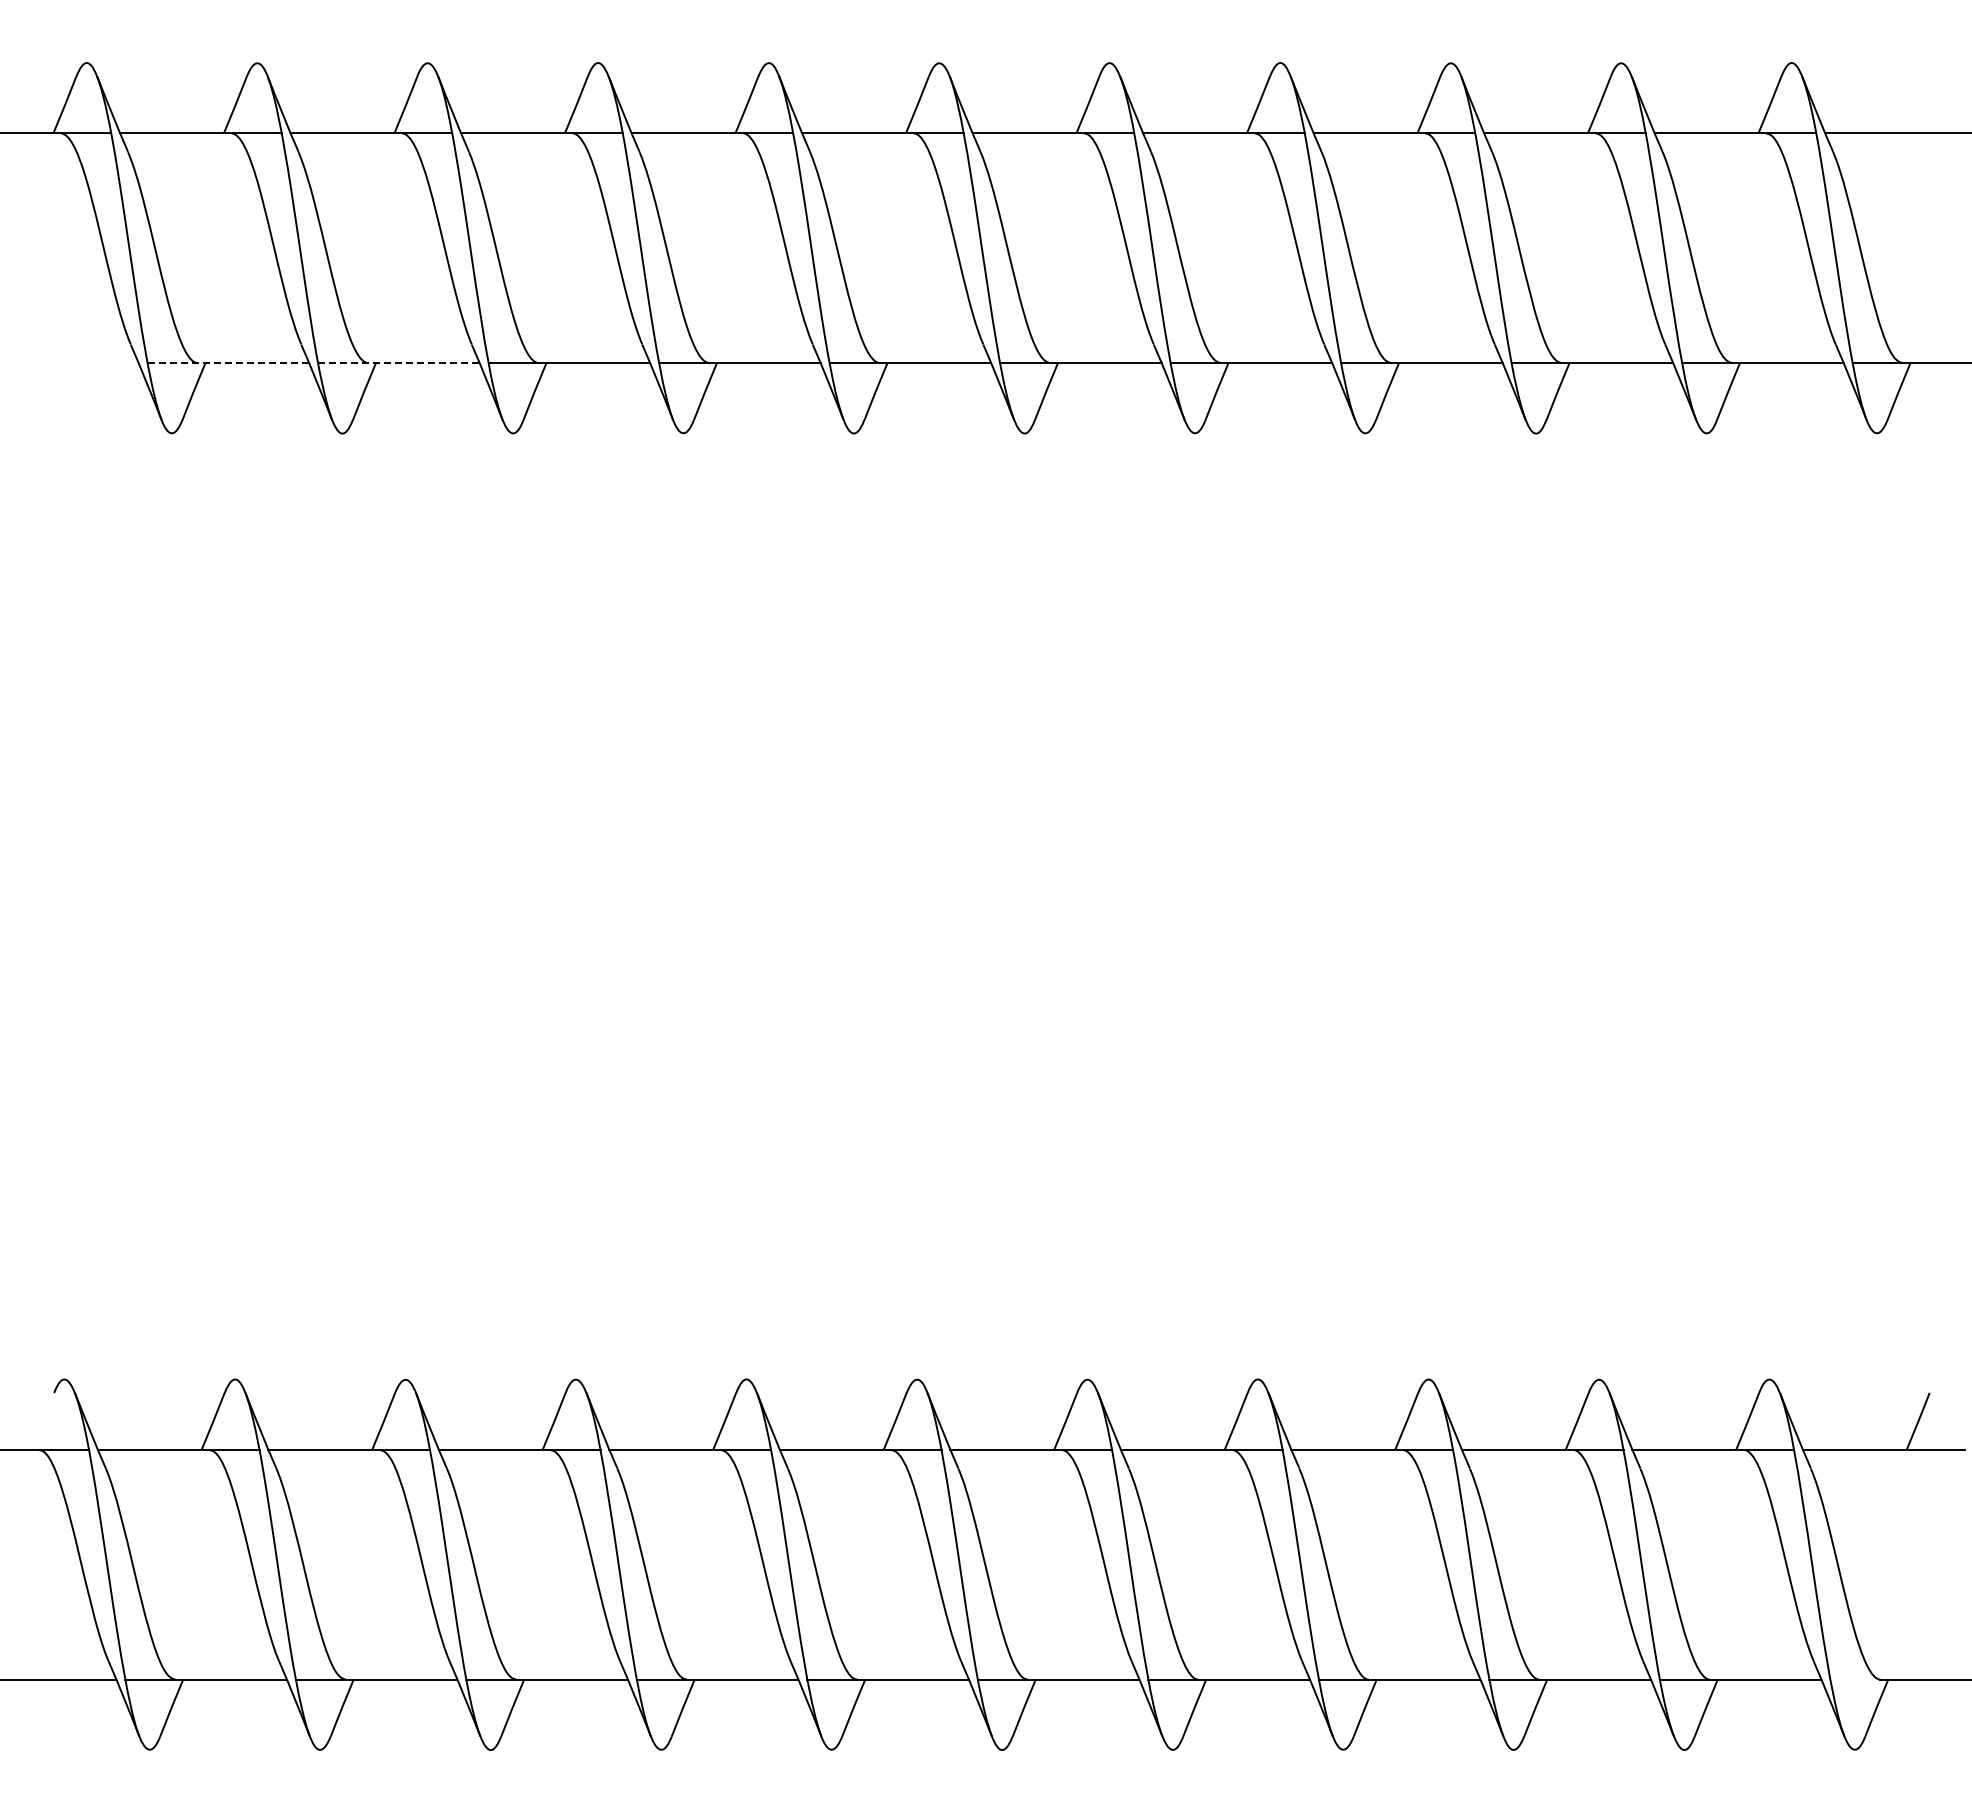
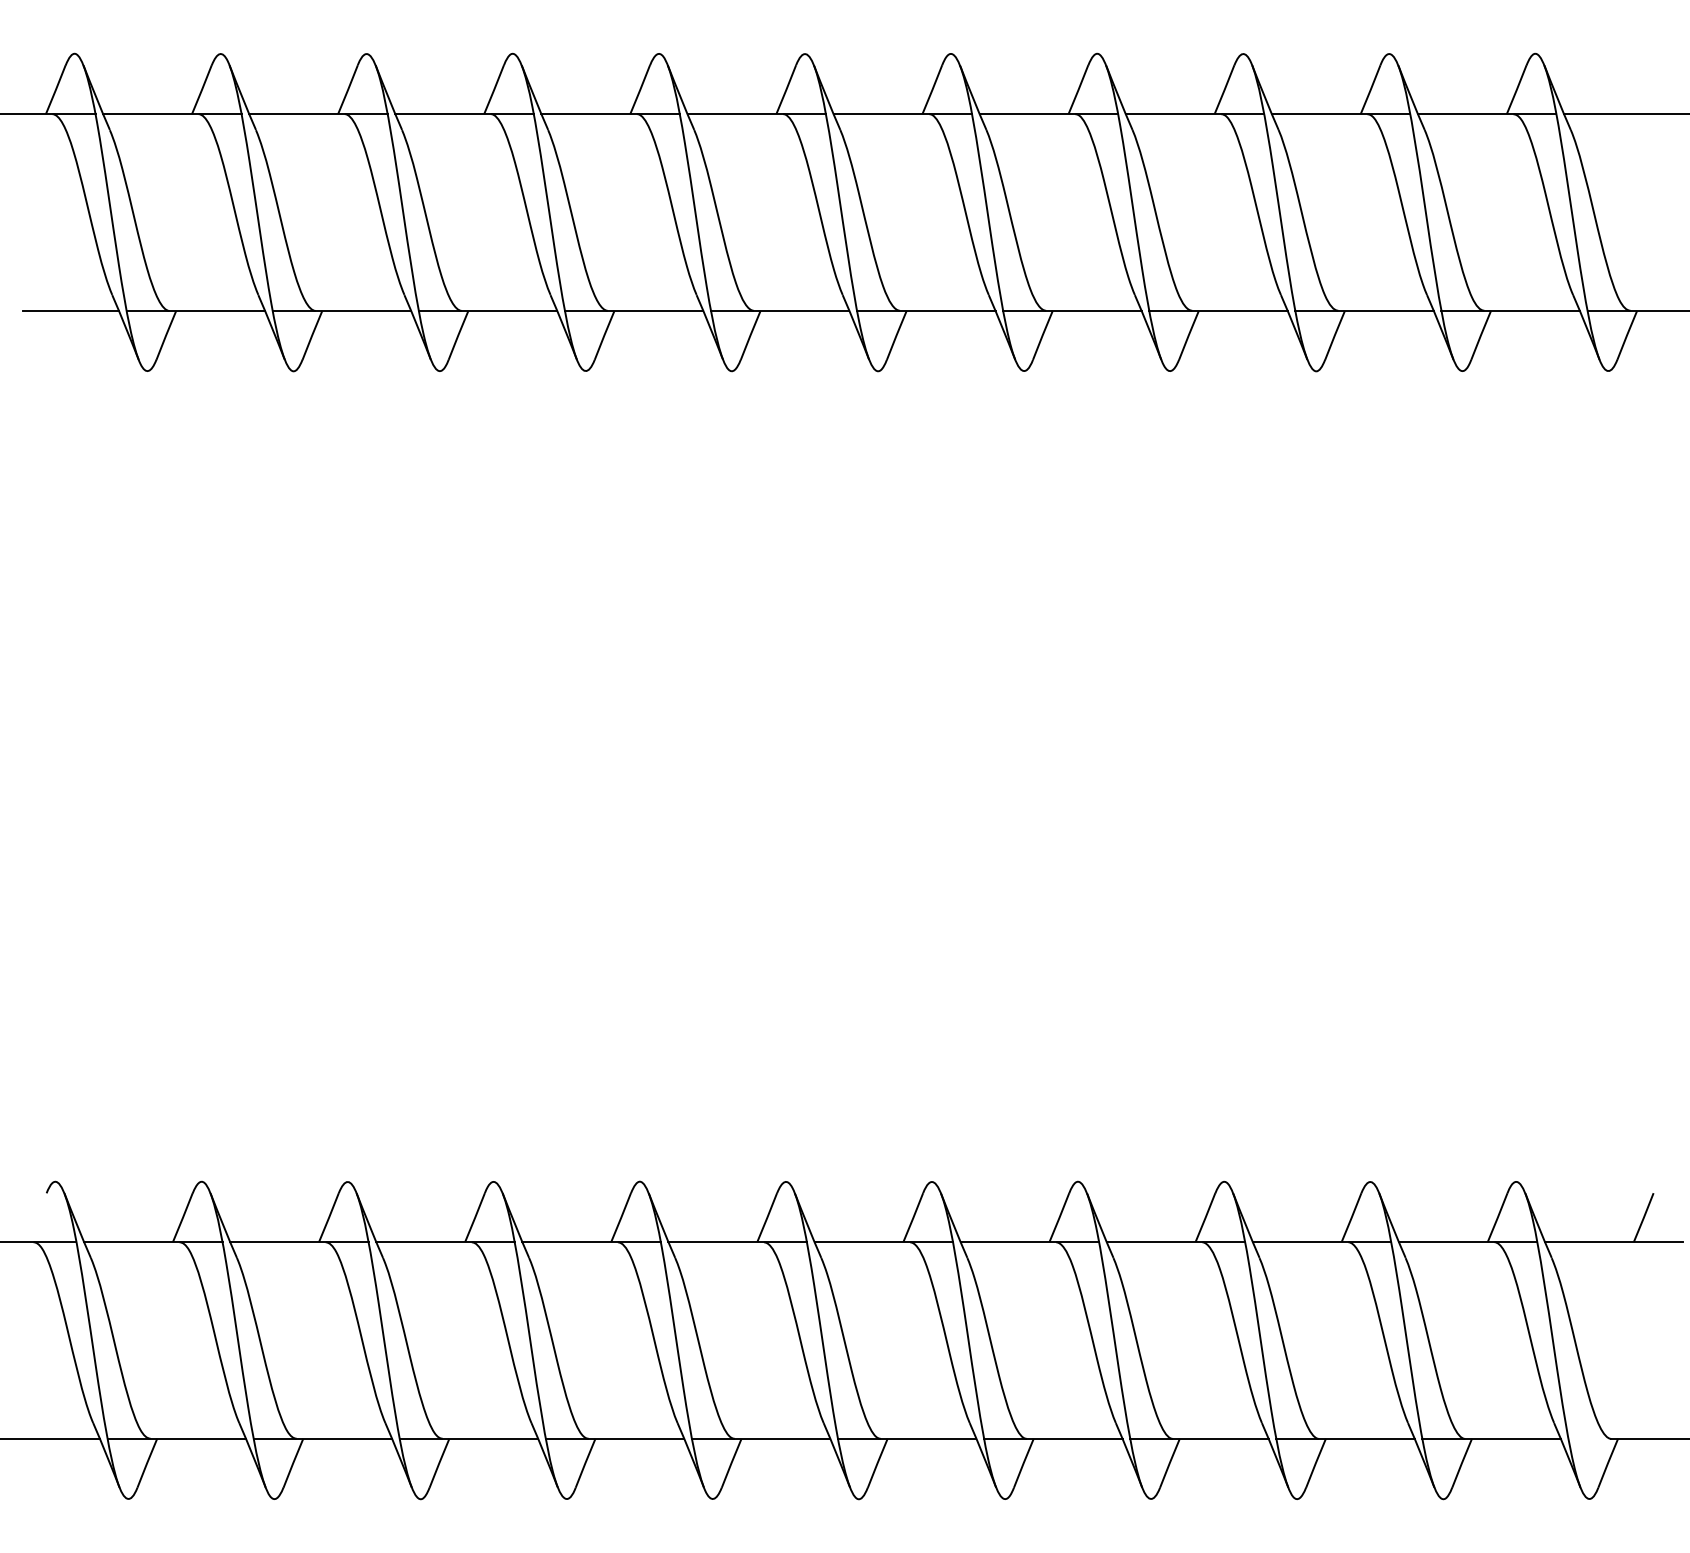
line: (82, 363) -> (70, 311), added
line: (228, 363) -> (195, 311), dashed -> solid
line: (398, 363) -> (341, 311), dashed -> solid

